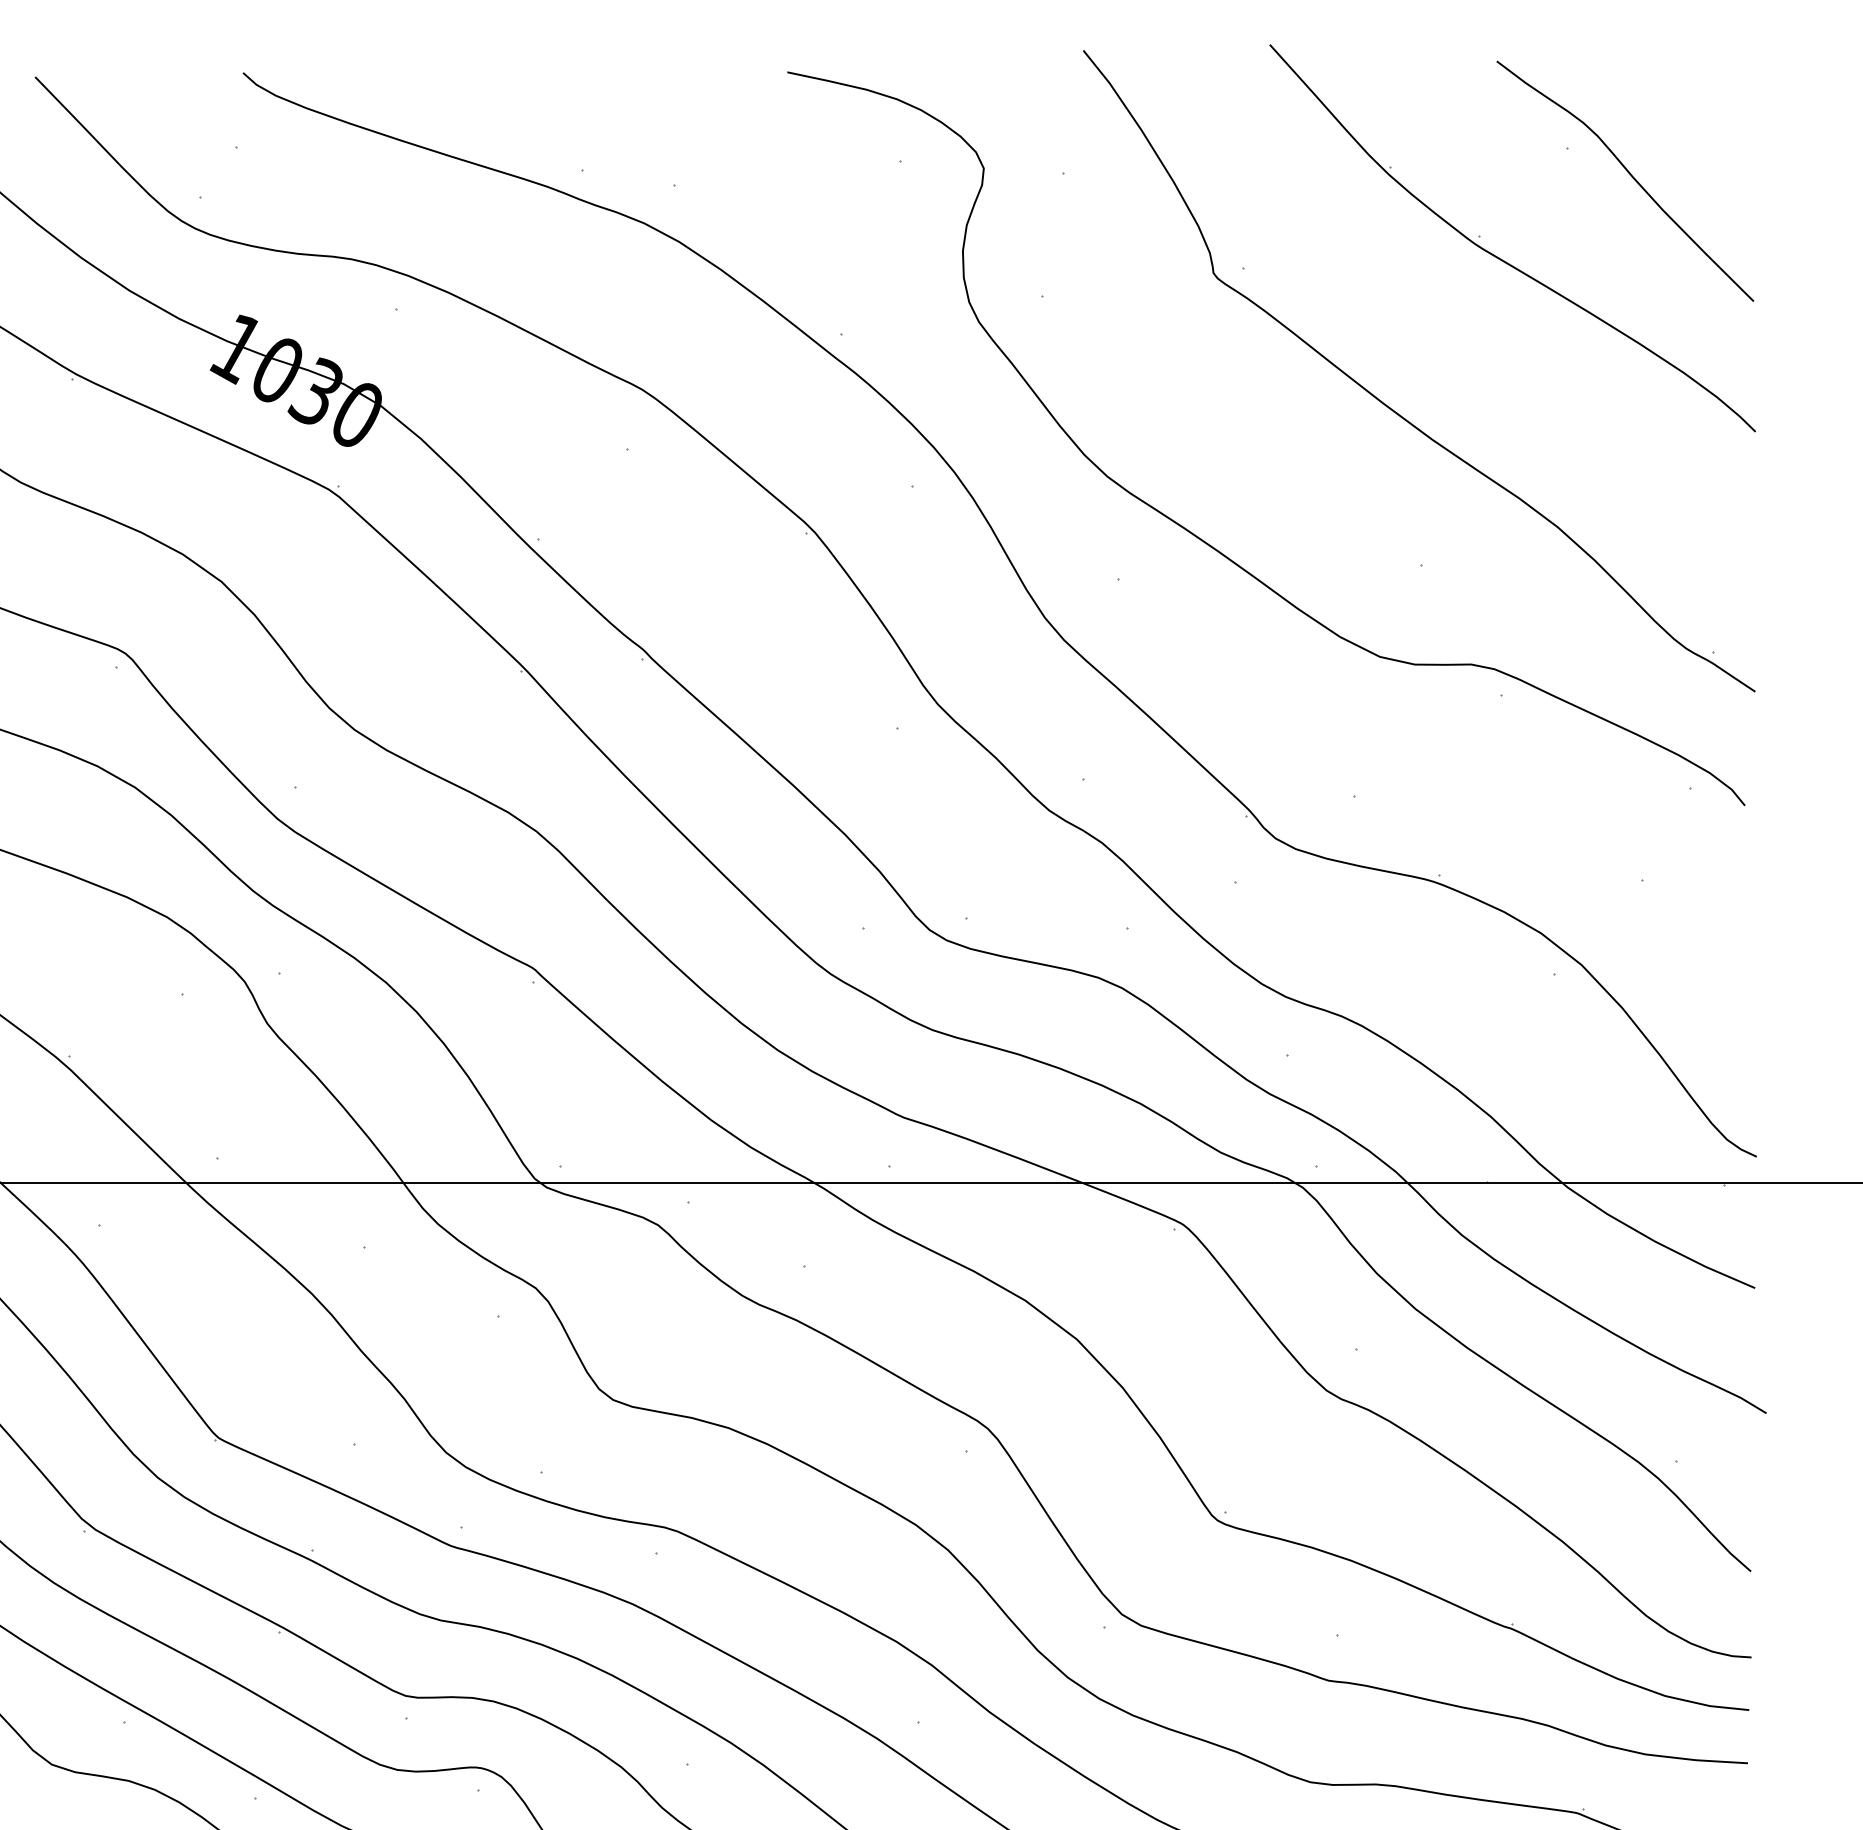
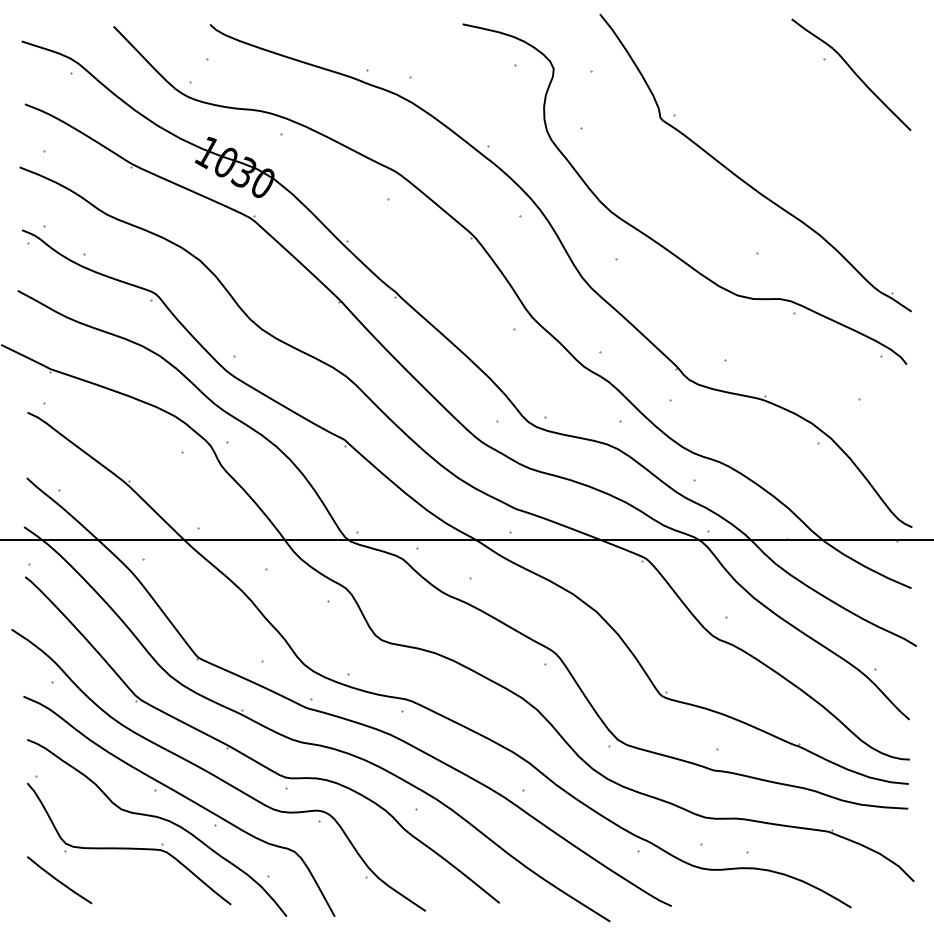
part: (1502, 258) -> (794, 110), removed

